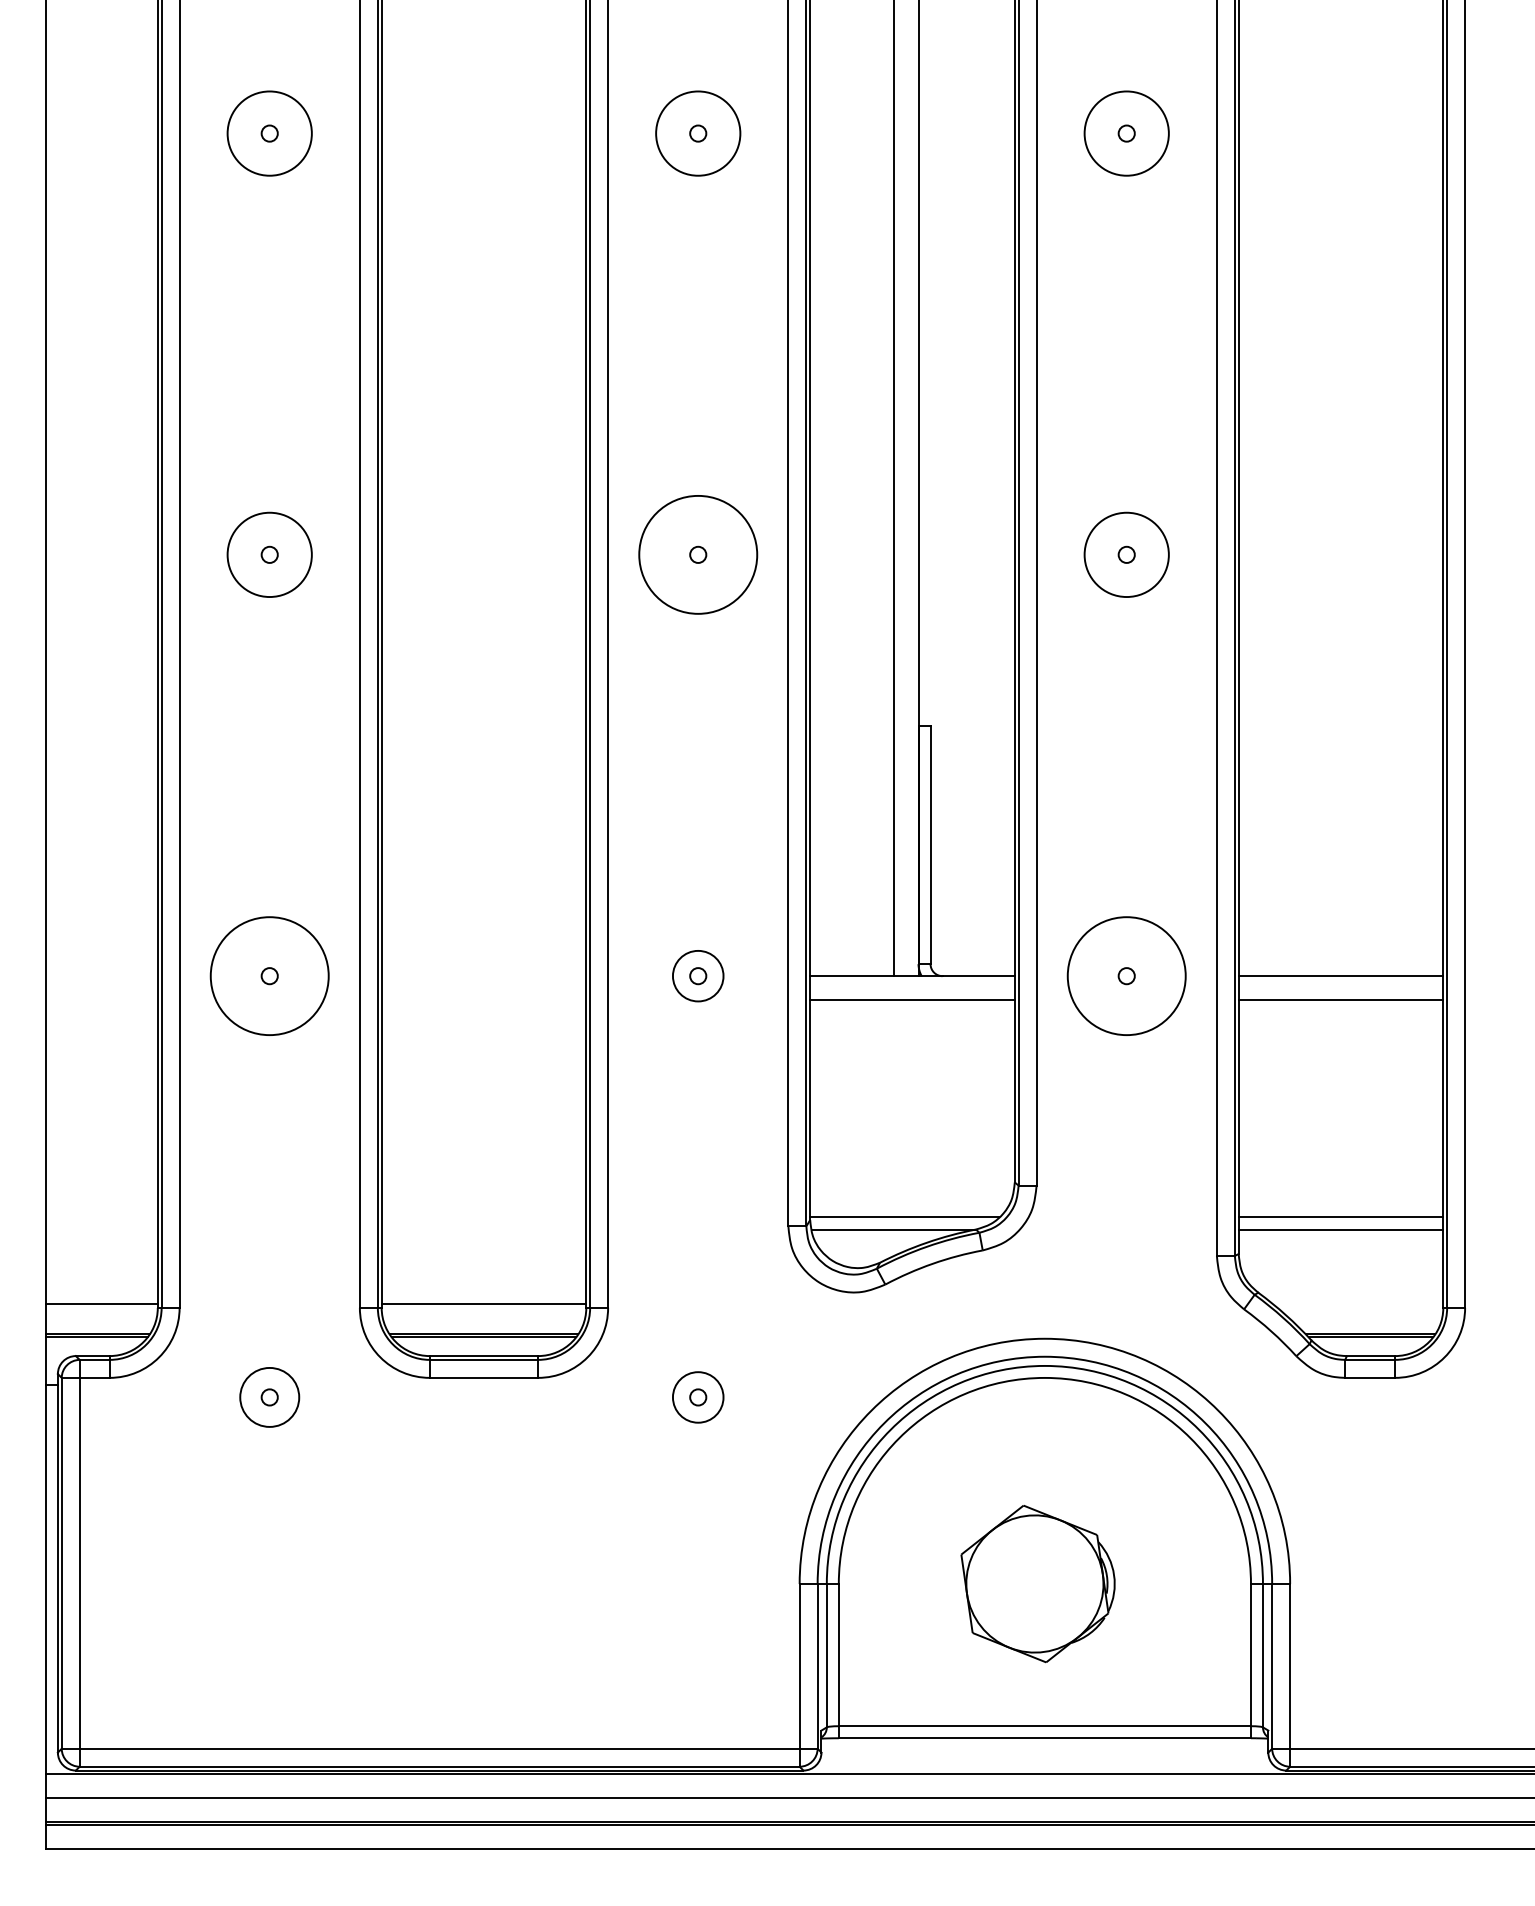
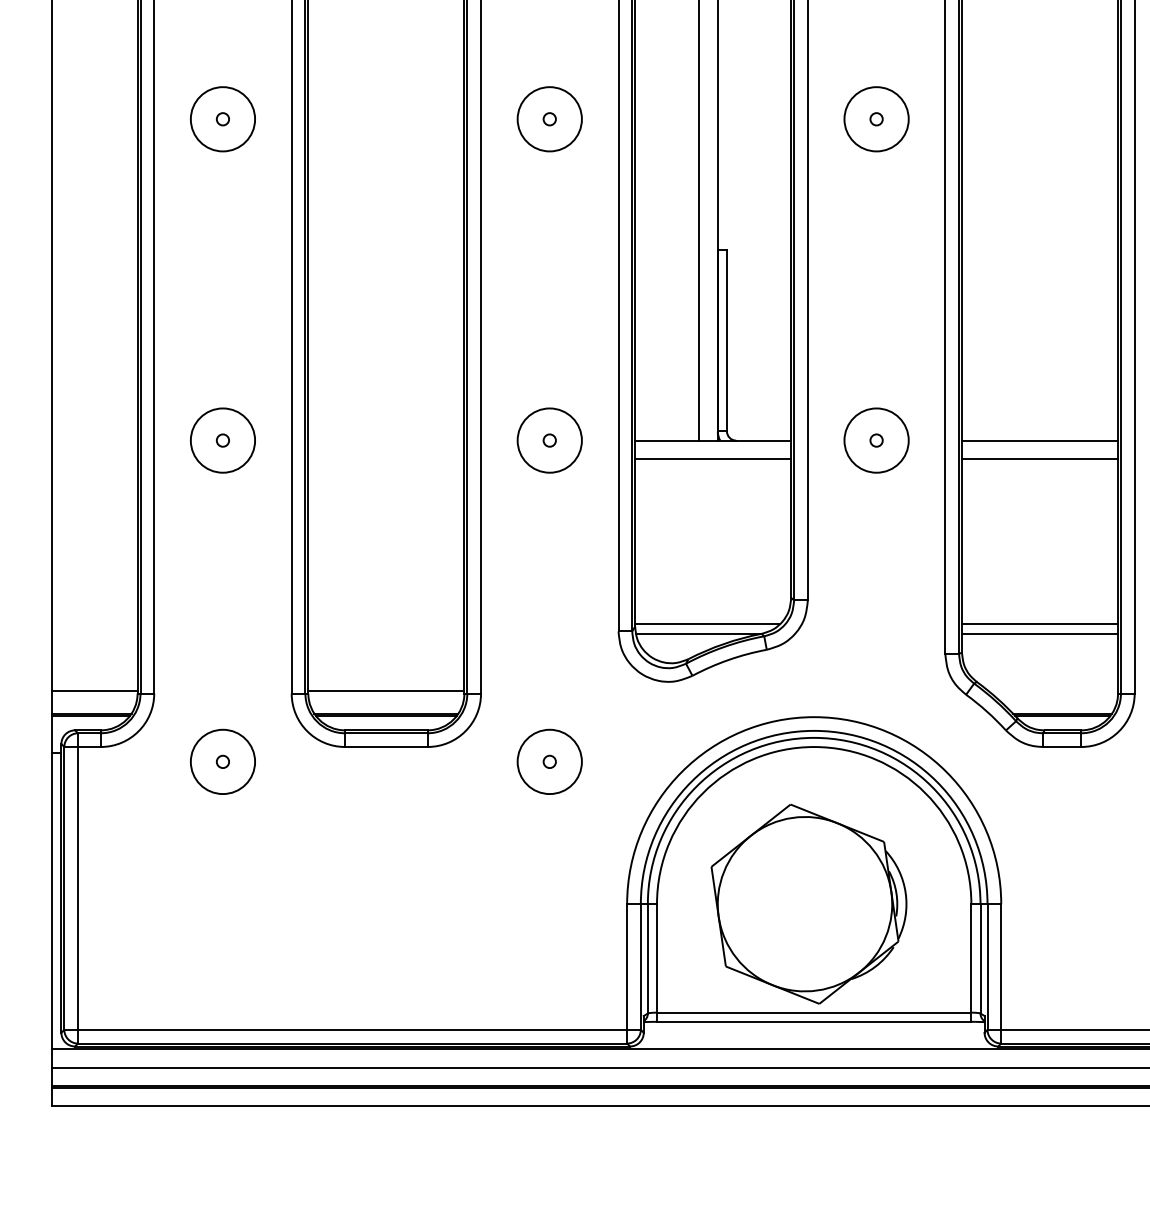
circle: (698, 554) -> (549, 118), size x0.71
circle: (269, 976) -> (222, 440), size x0.71
circle: (698, 976) -> (549, 440), size x1.67
circle: (1126, 976) -> (876, 440), size x0.71
circle: (269, 1397) -> (222, 761), size x1.43
circle: (698, 1397) -> (549, 761), size x1.67
part: (1037, 1583) -> (808, 903), size x1.67

